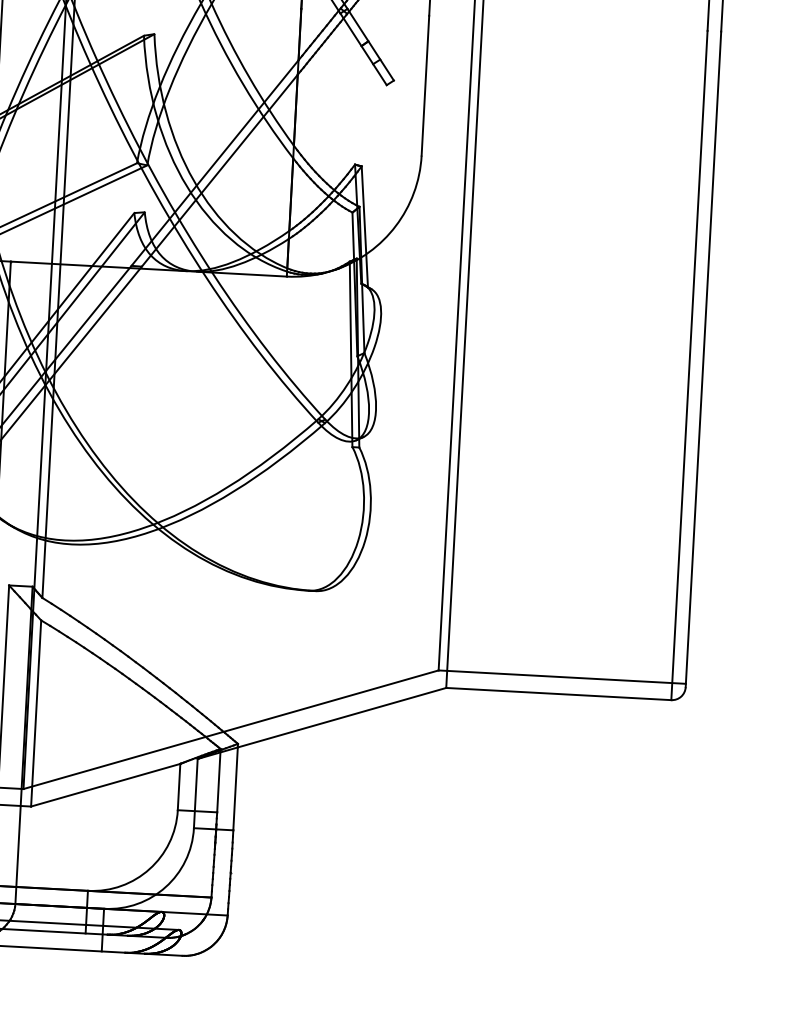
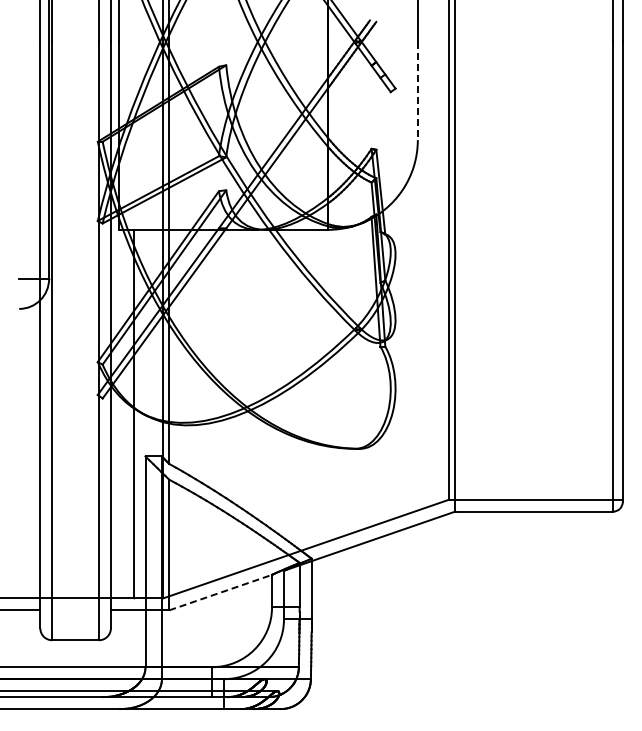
line: (424, 86) -> (417, 91), solid -> dashed
line: (106, 785) -> (221, 592), solid -> dashed

